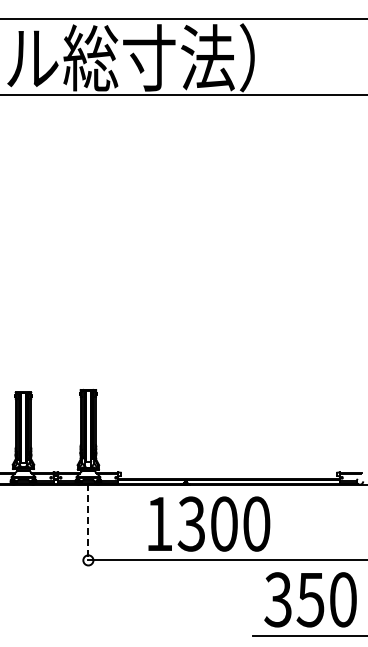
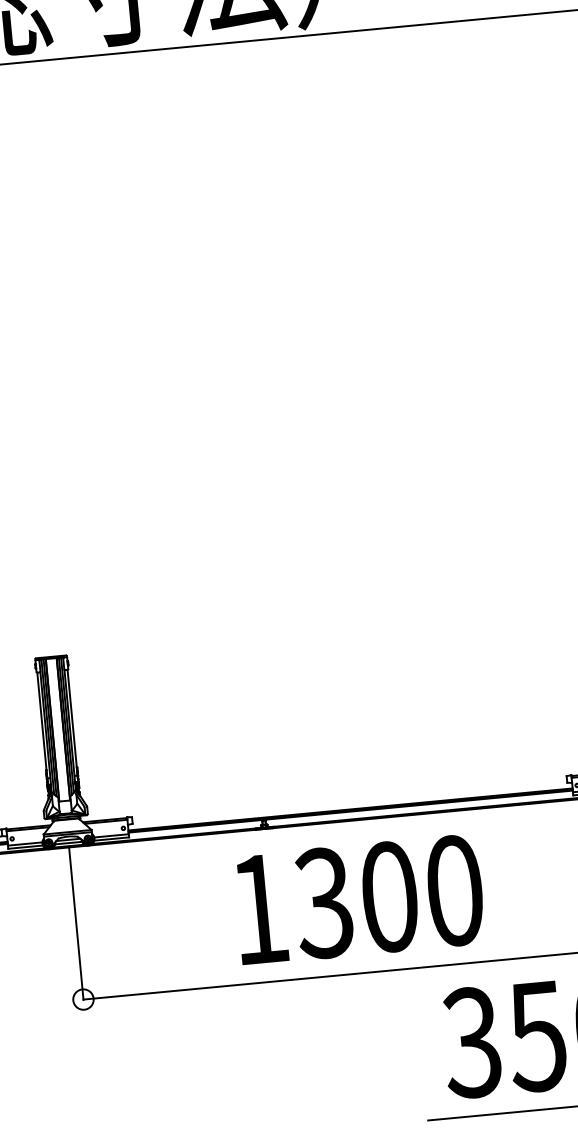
line: (88, 522) -> (76, 923), dashed -> solid
text: (209, 523) -> (359, 898), moved

